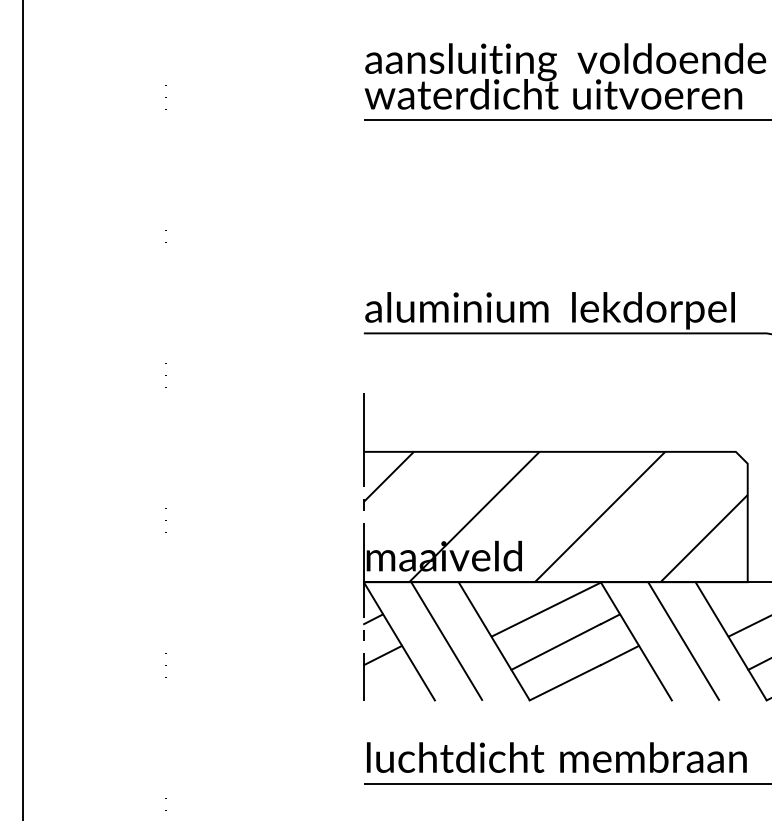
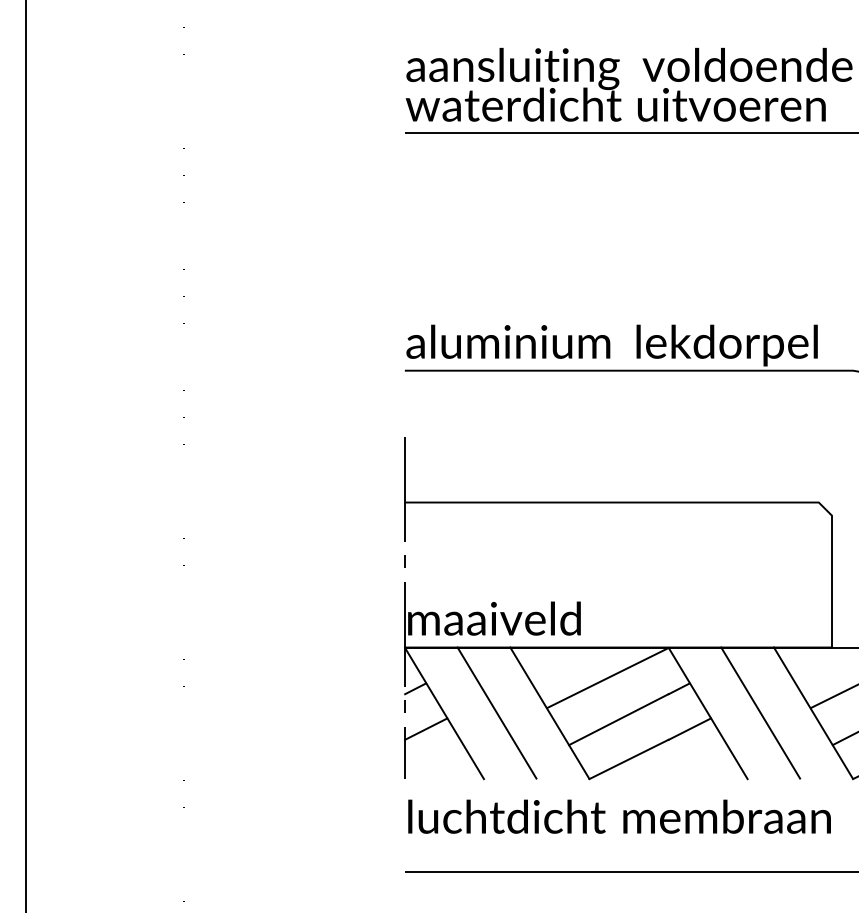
hatch: (554, 516) -> (617, 574), removed
text: (556, 757) -> (619, 816), moved

